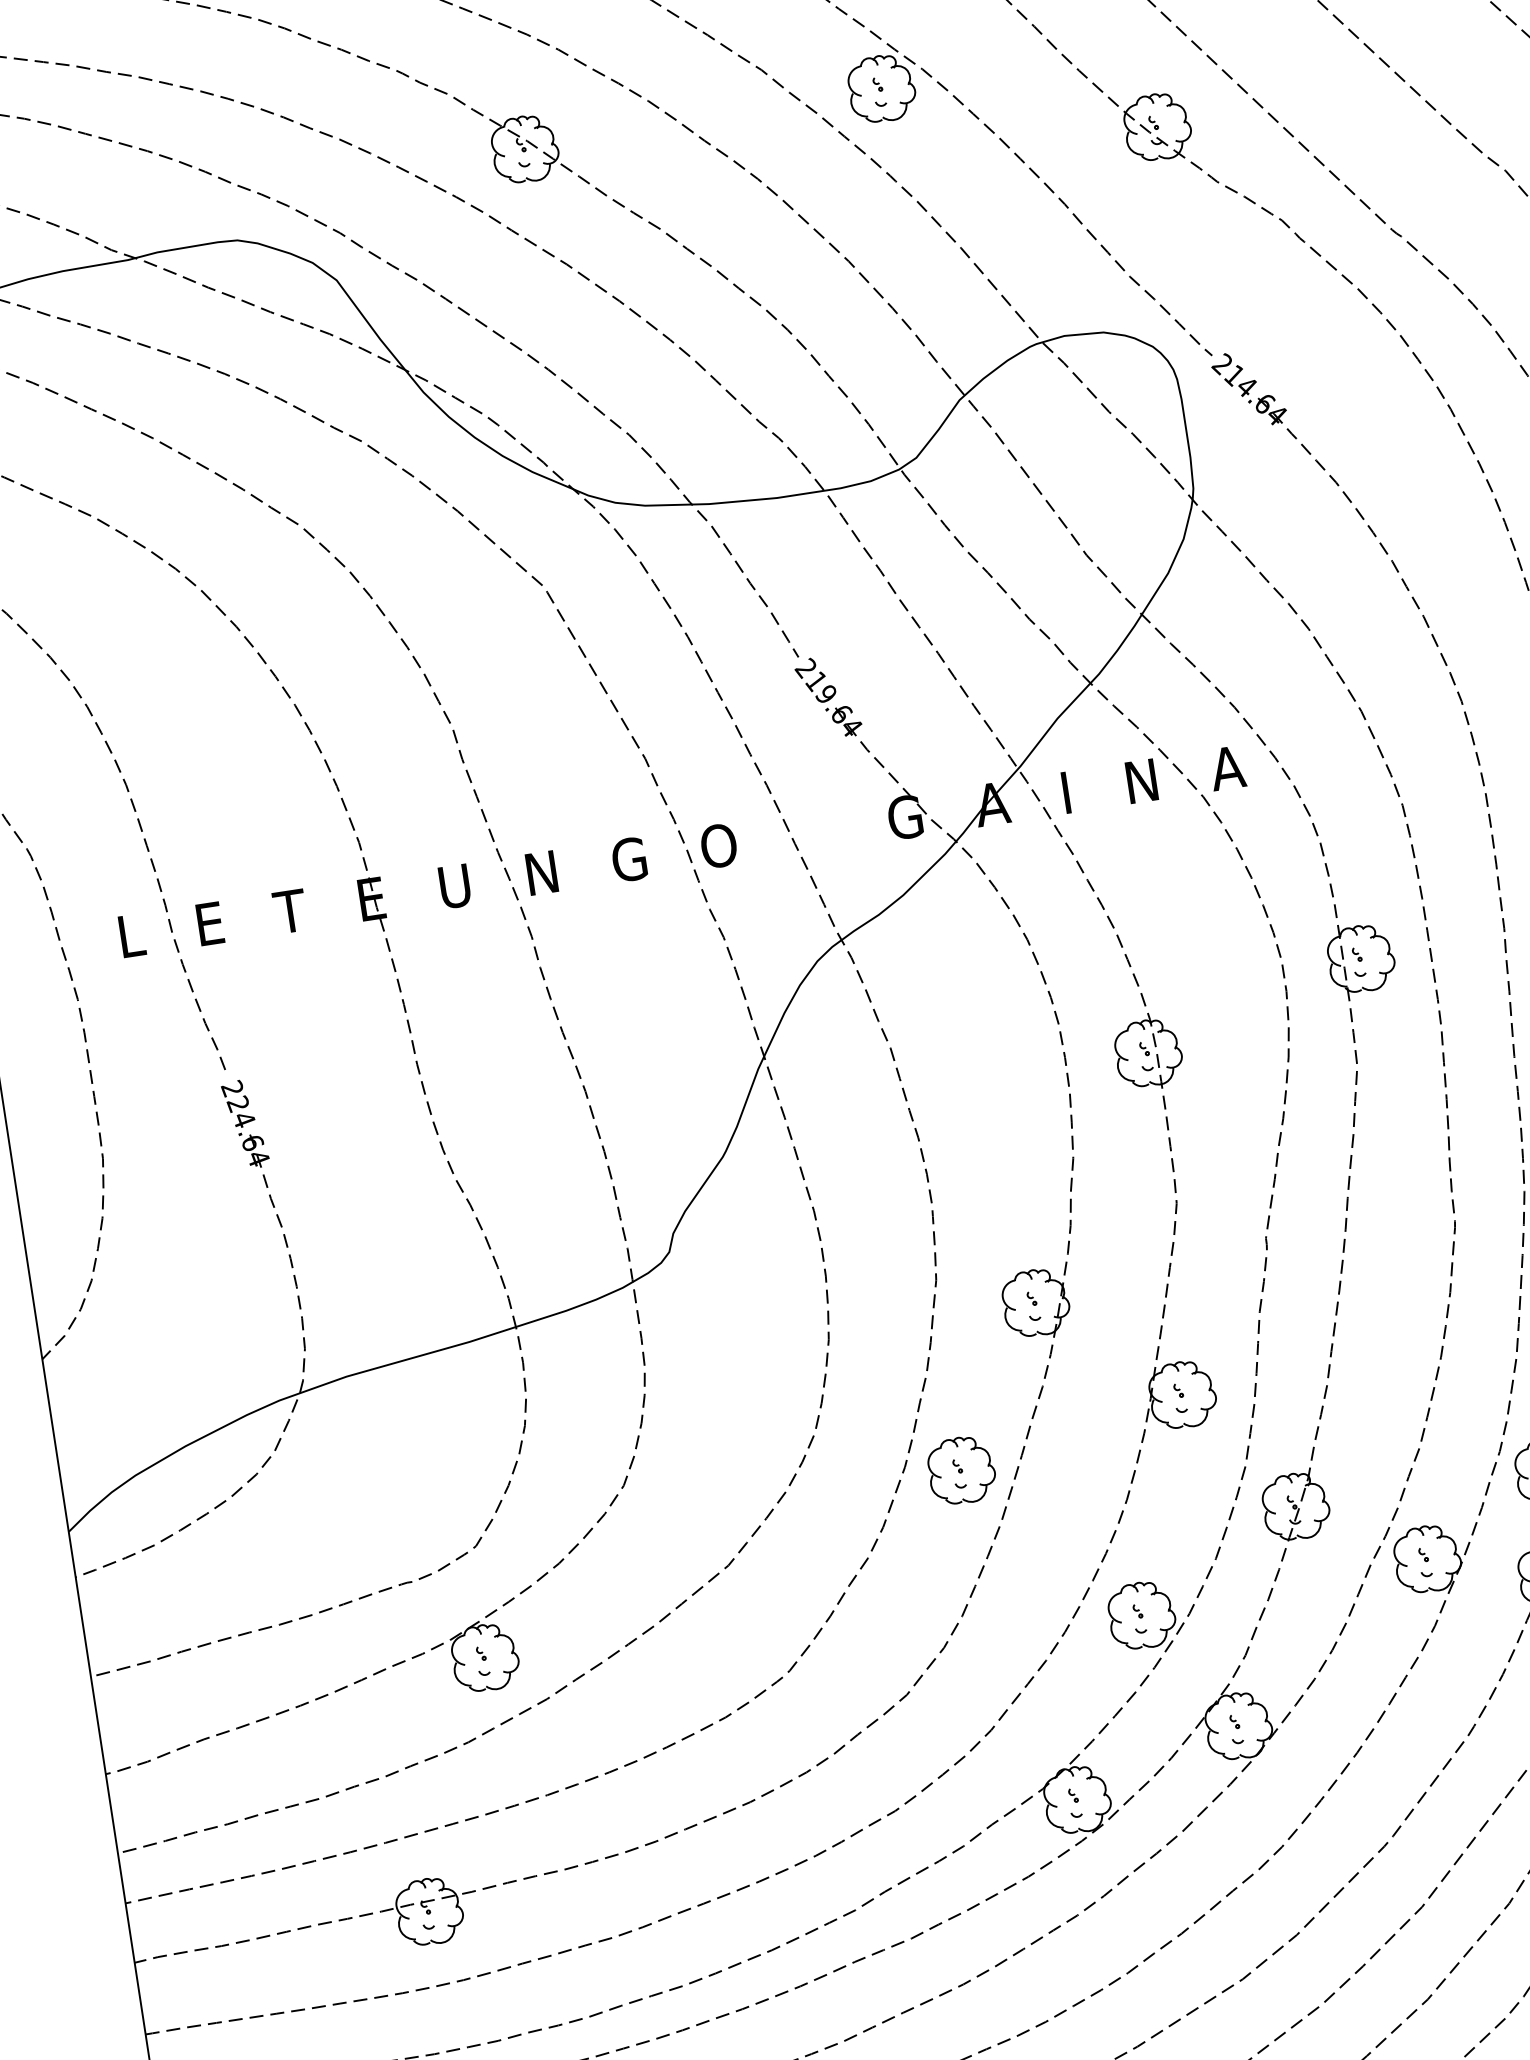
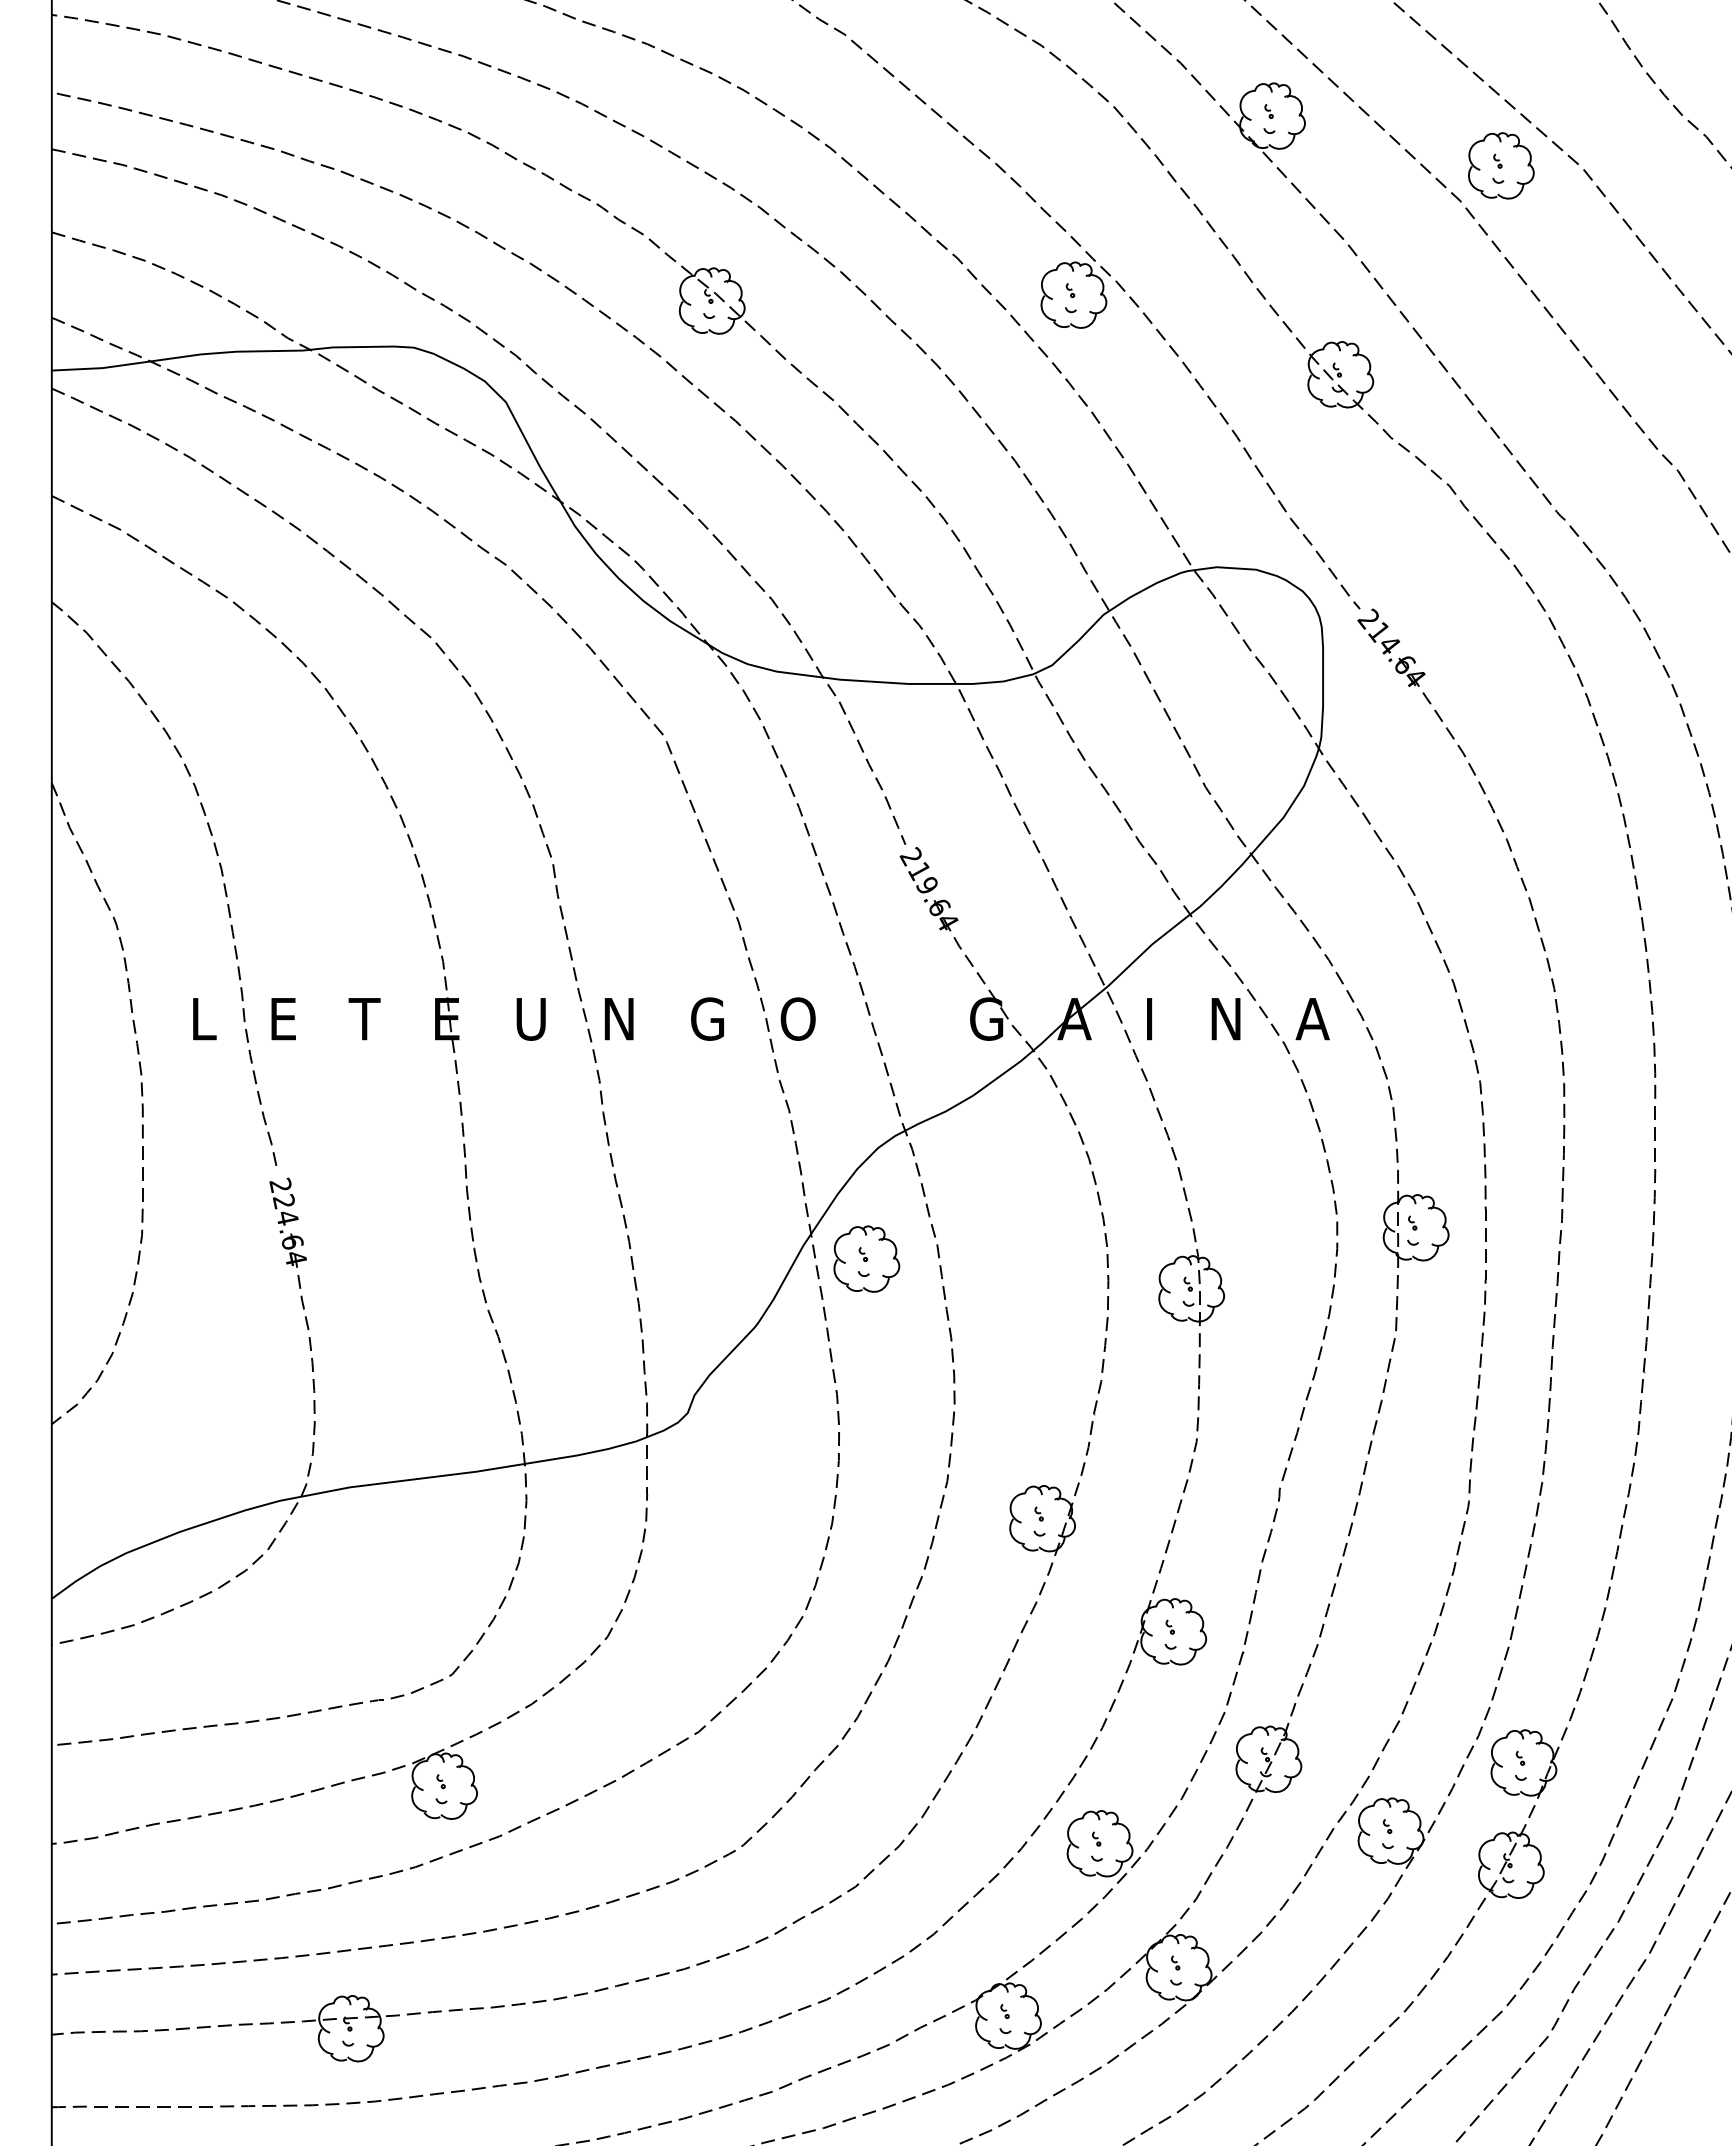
part: (961, 1469) -> (866, 1258), moved

